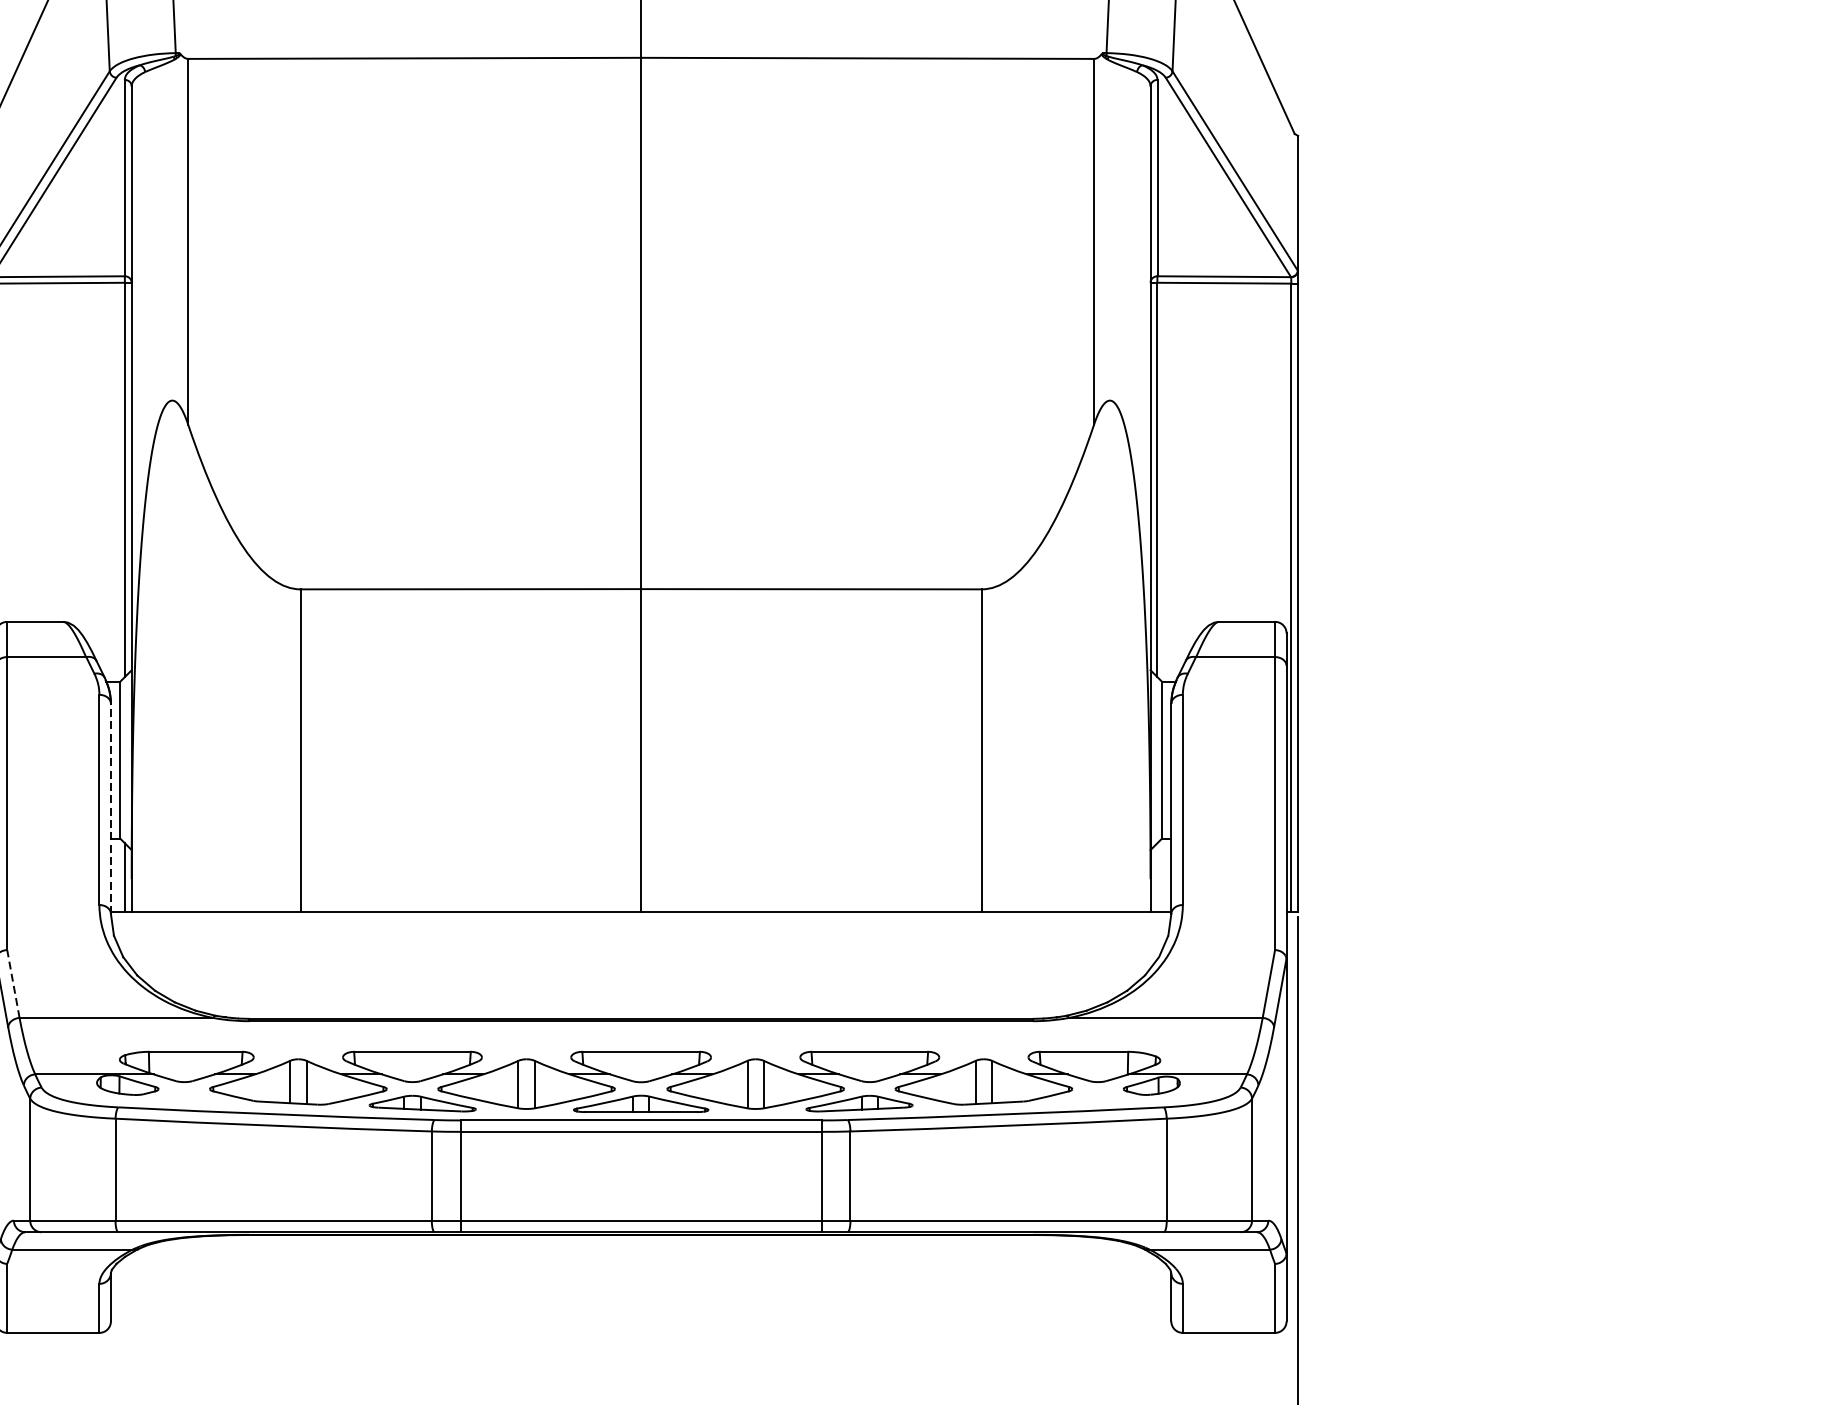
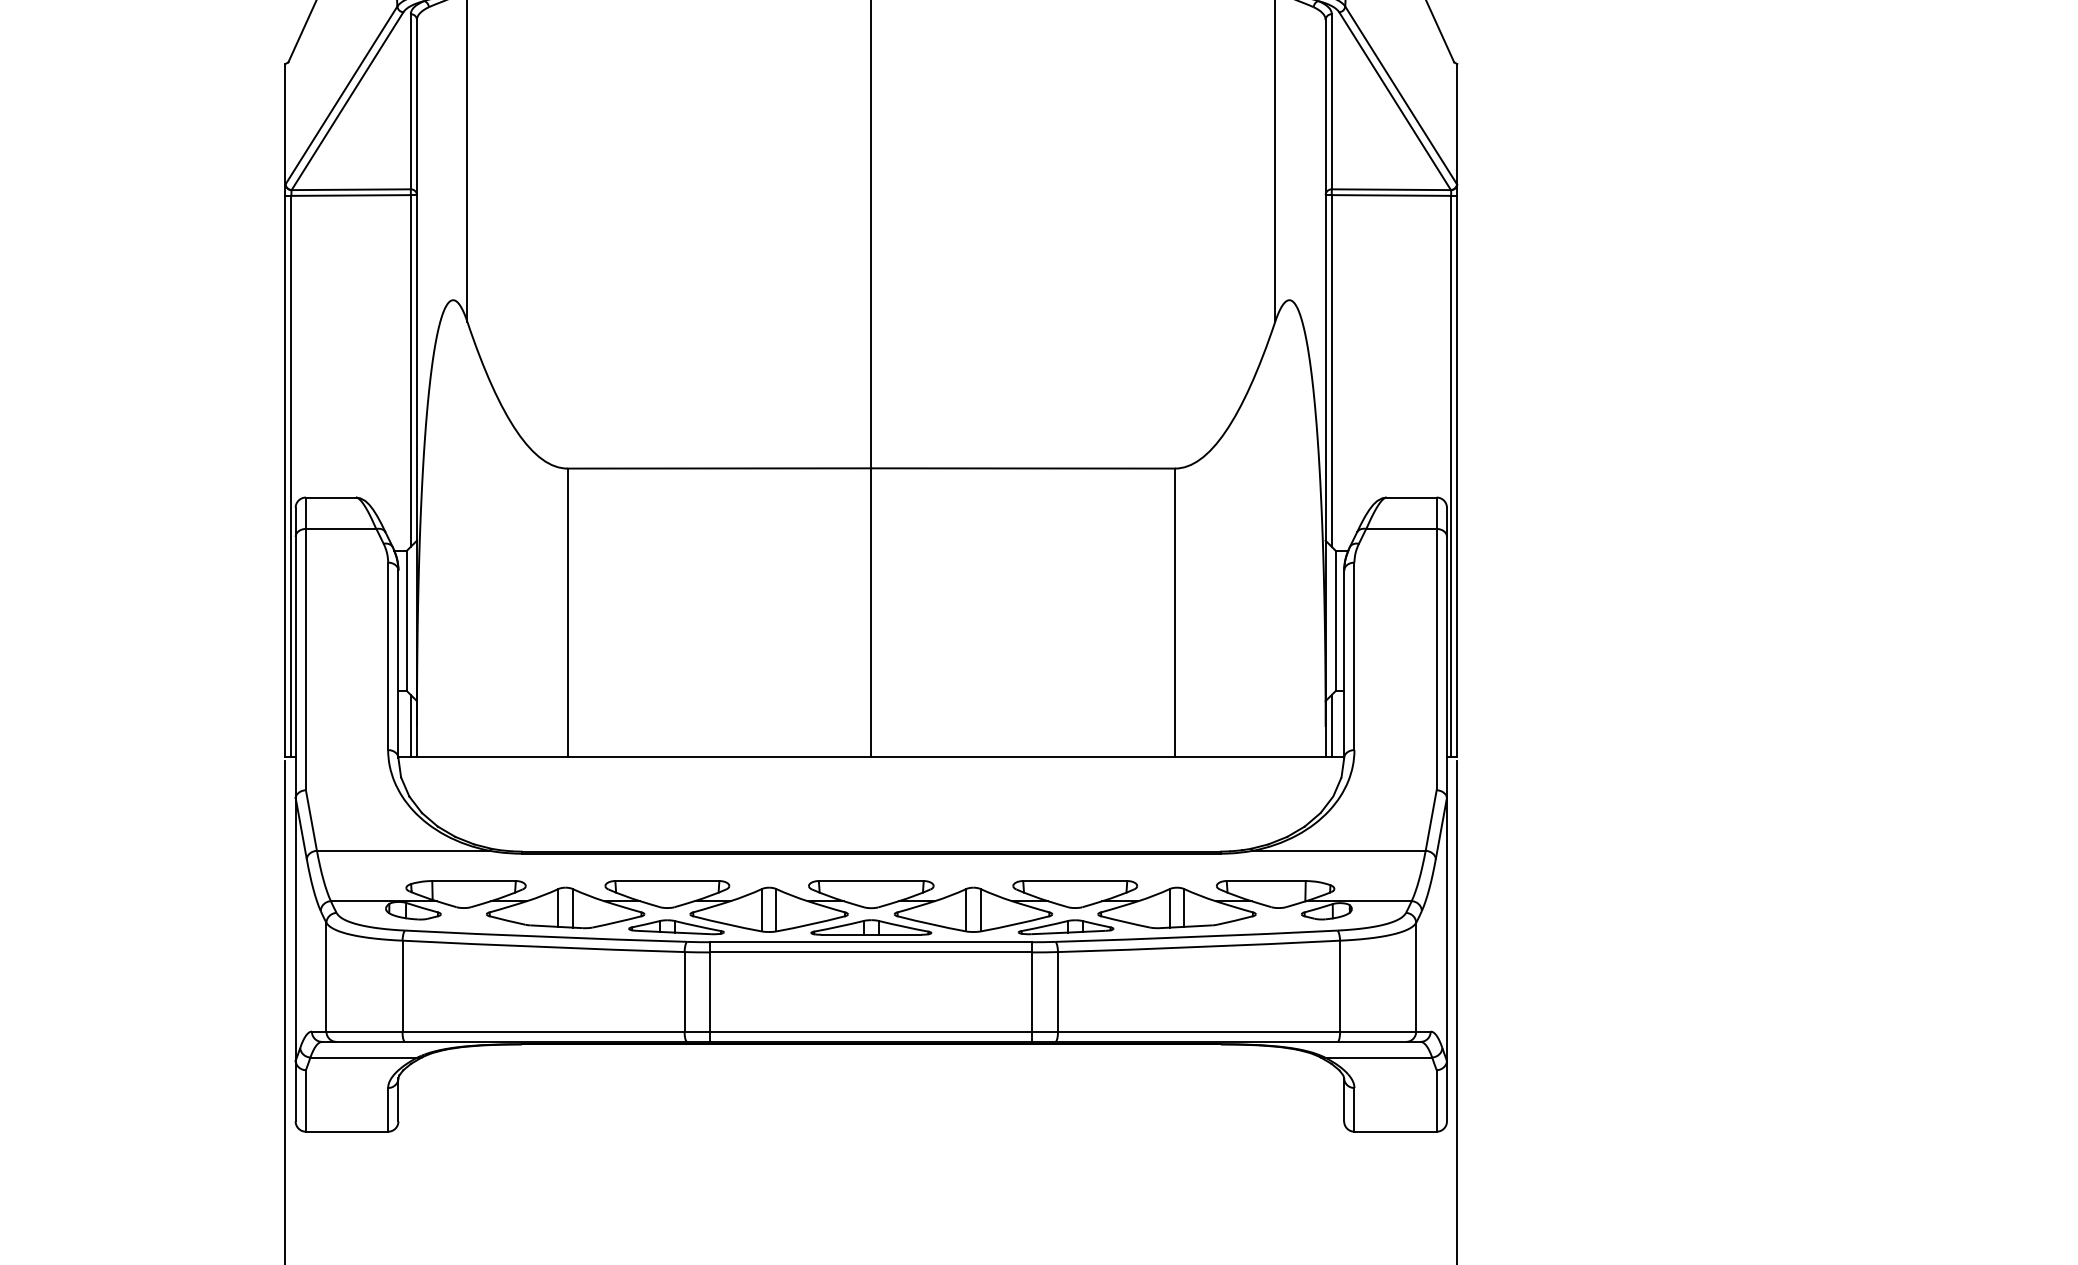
line: (111, 809) -> (398, 664), dashed -> solid
line: (1157, 877) -> (1331, 725), added
line: (13, 983) -> (311, 820), dashed -> solid

